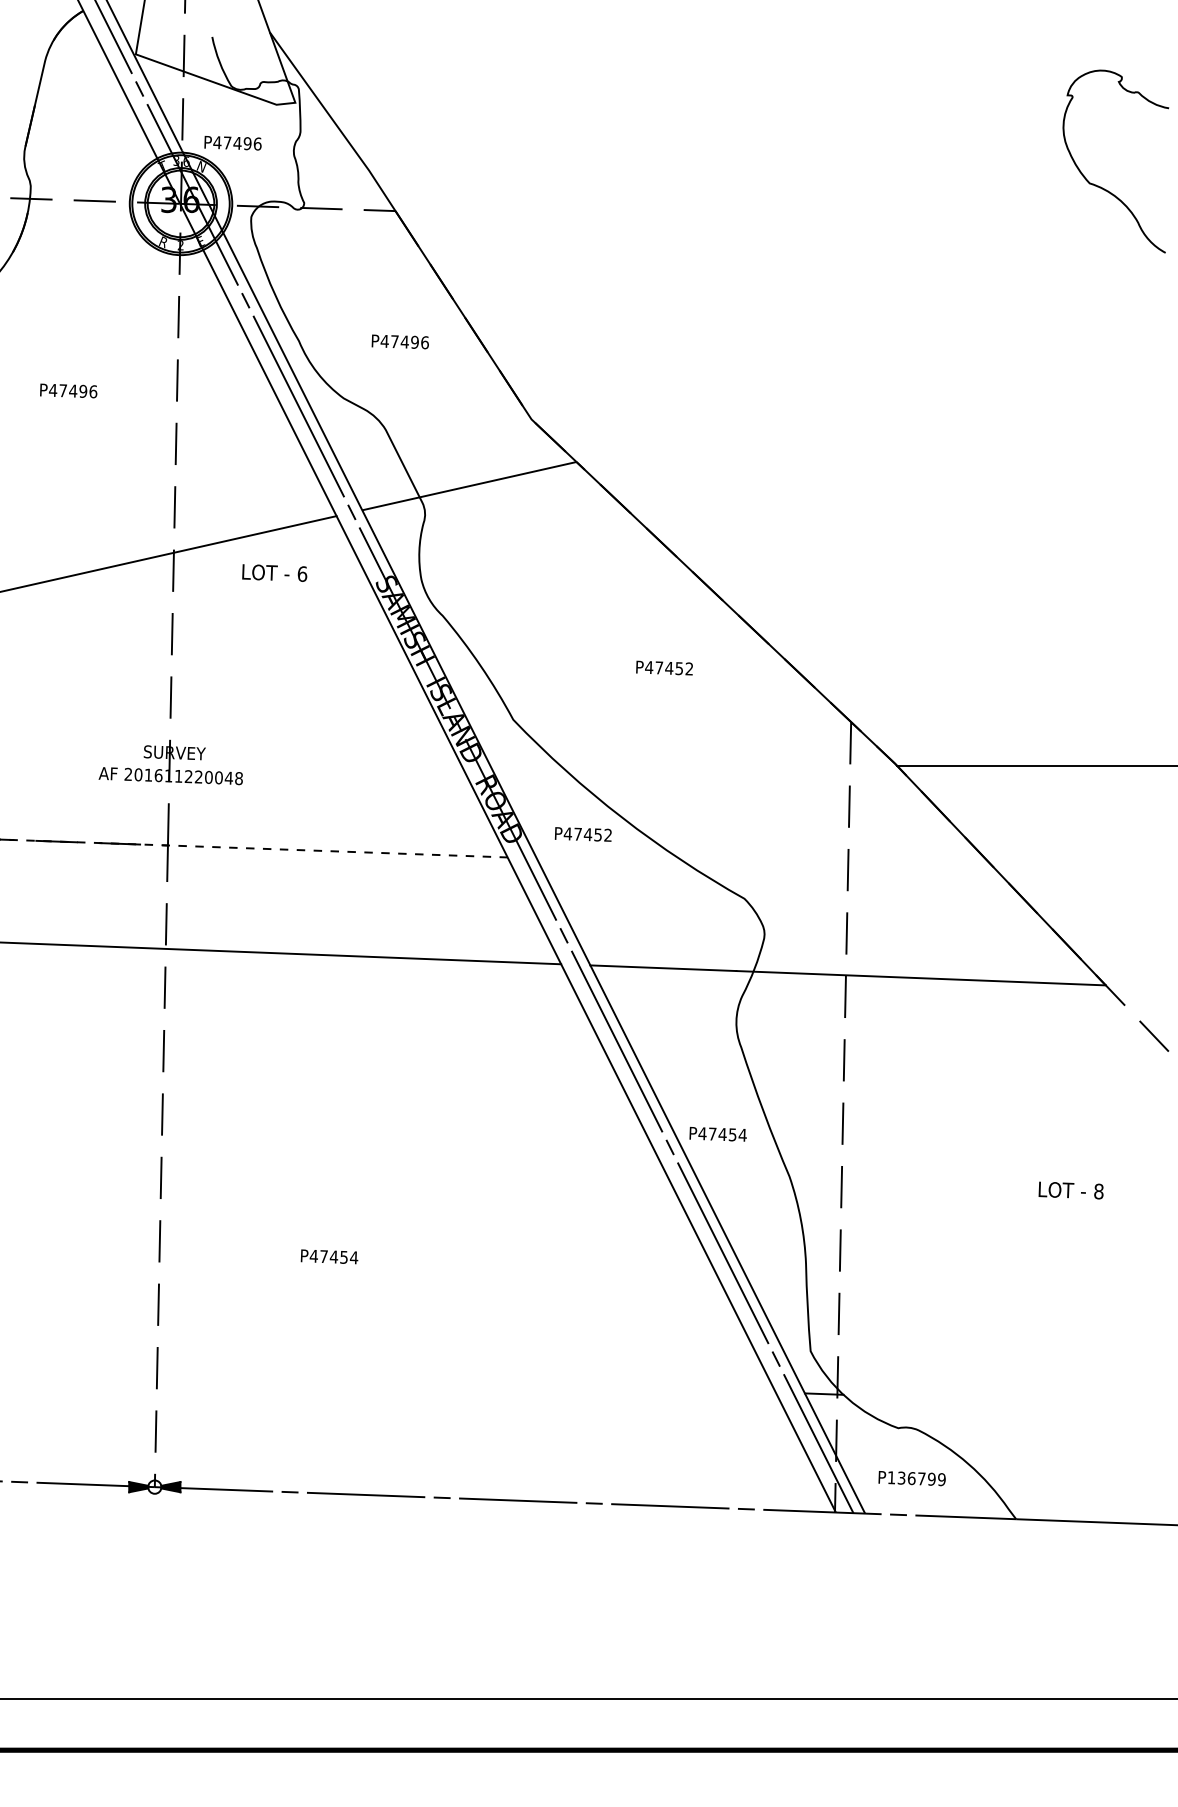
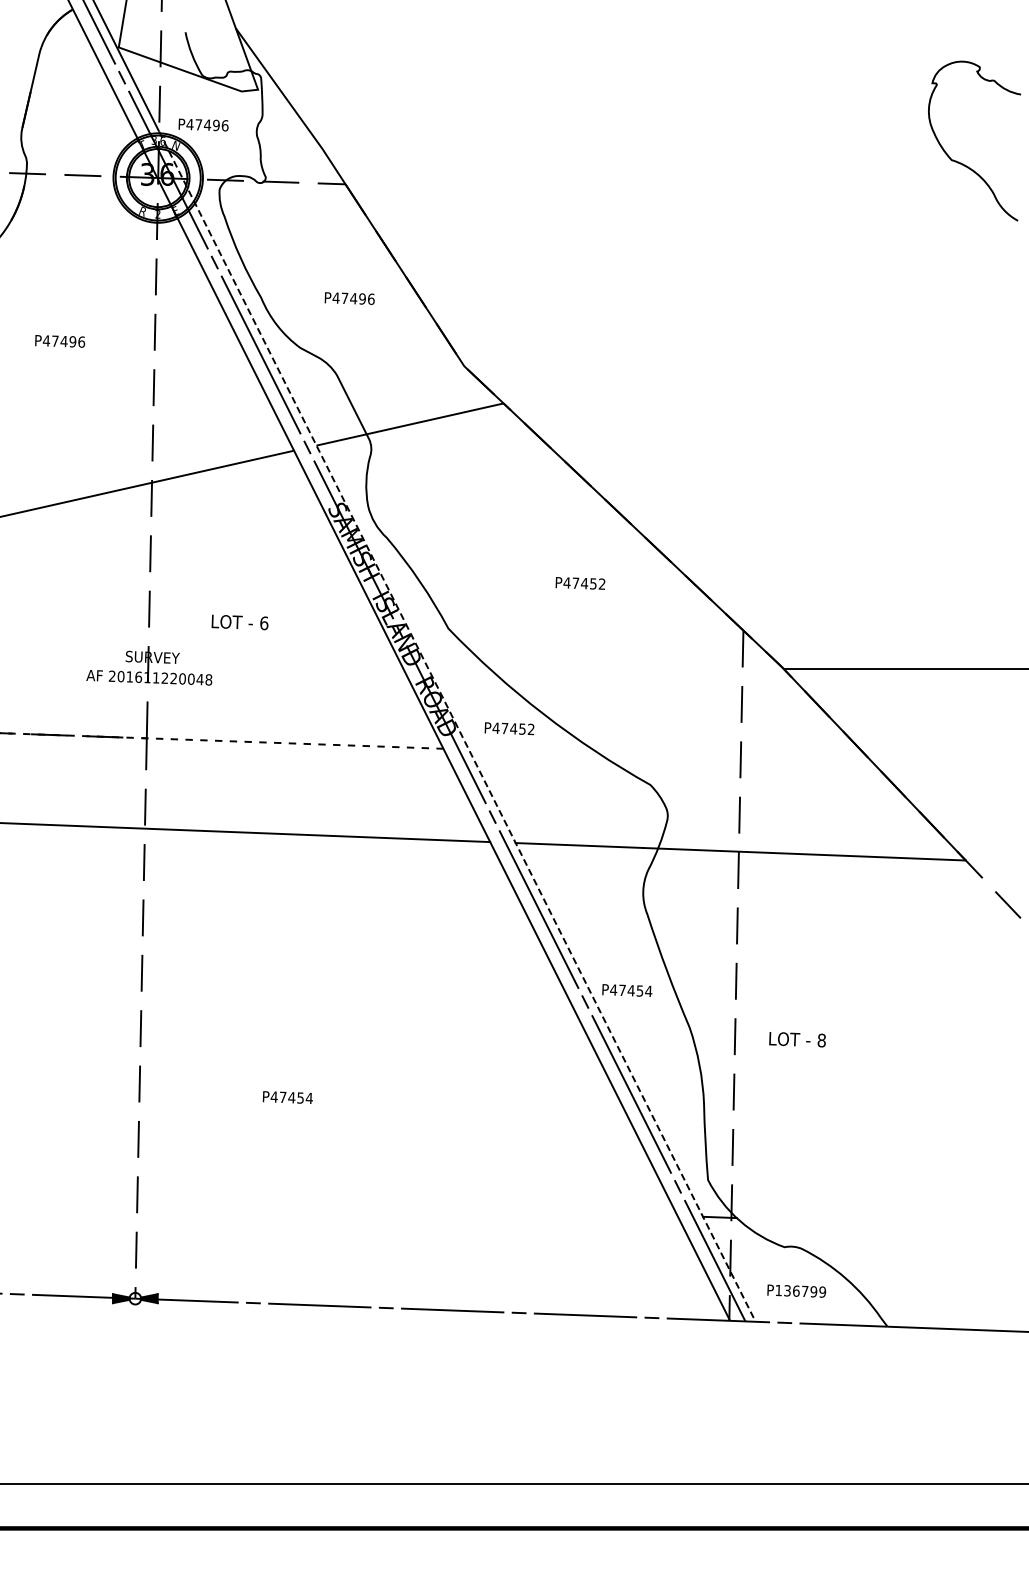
text: (274, 573) -> (239, 622), moved
line: (523, 831) -> (457, 726), solid -> dashed
text: (1071, 1190) -> (797, 1039), moved

